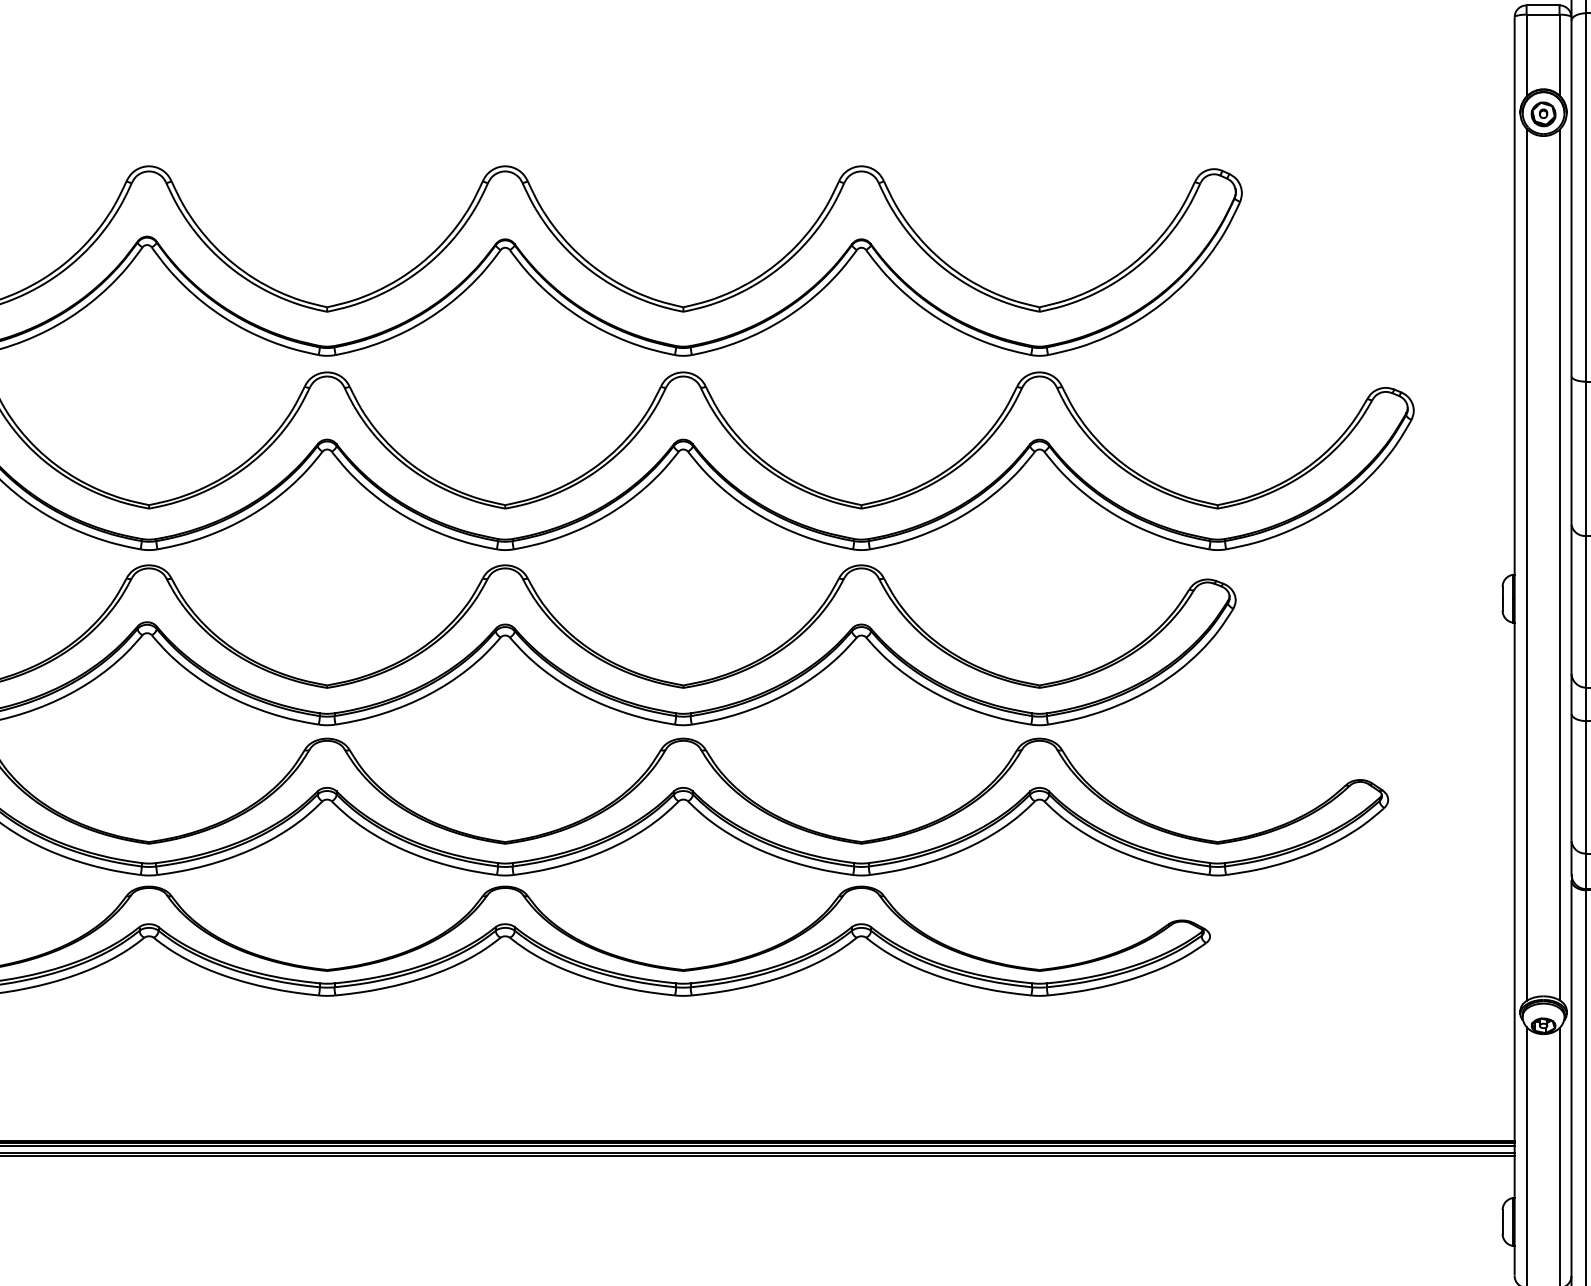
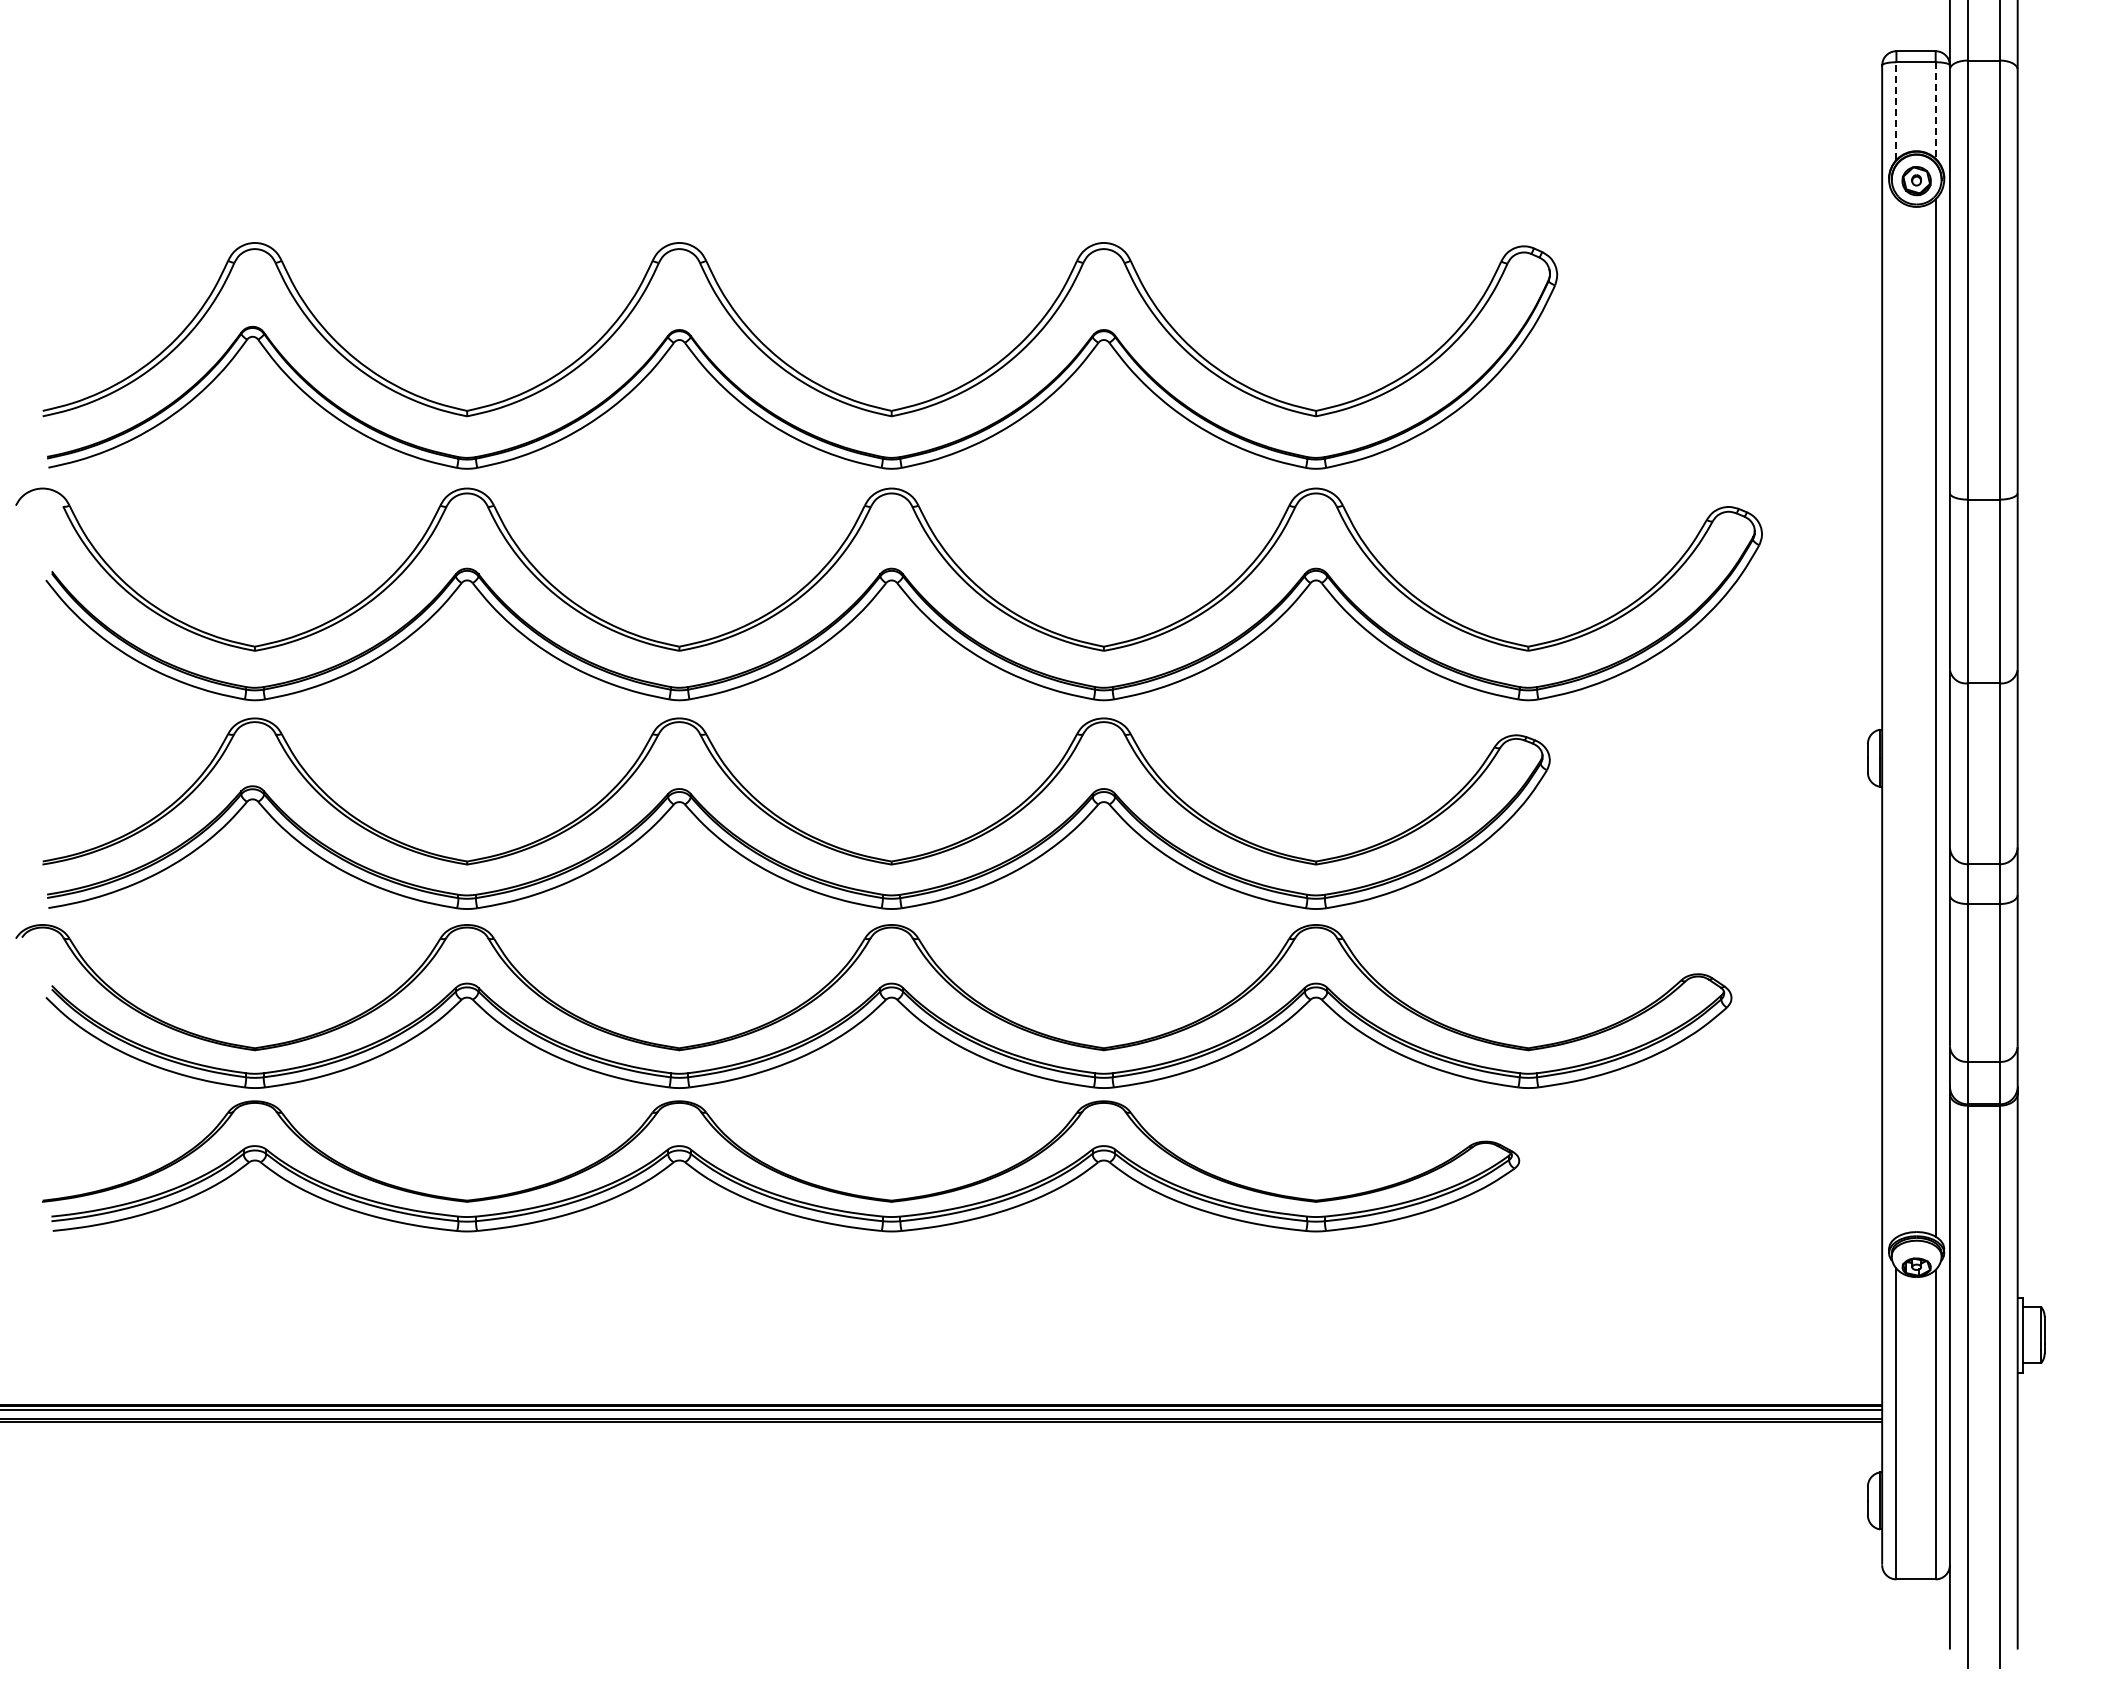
line: (1526, 55) -> (1896, 111), solid -> dashed
line: (1559, 55) -> (1935, 110), solid -> dashed
line: (1526, 564) -> (1896, 717), removed

